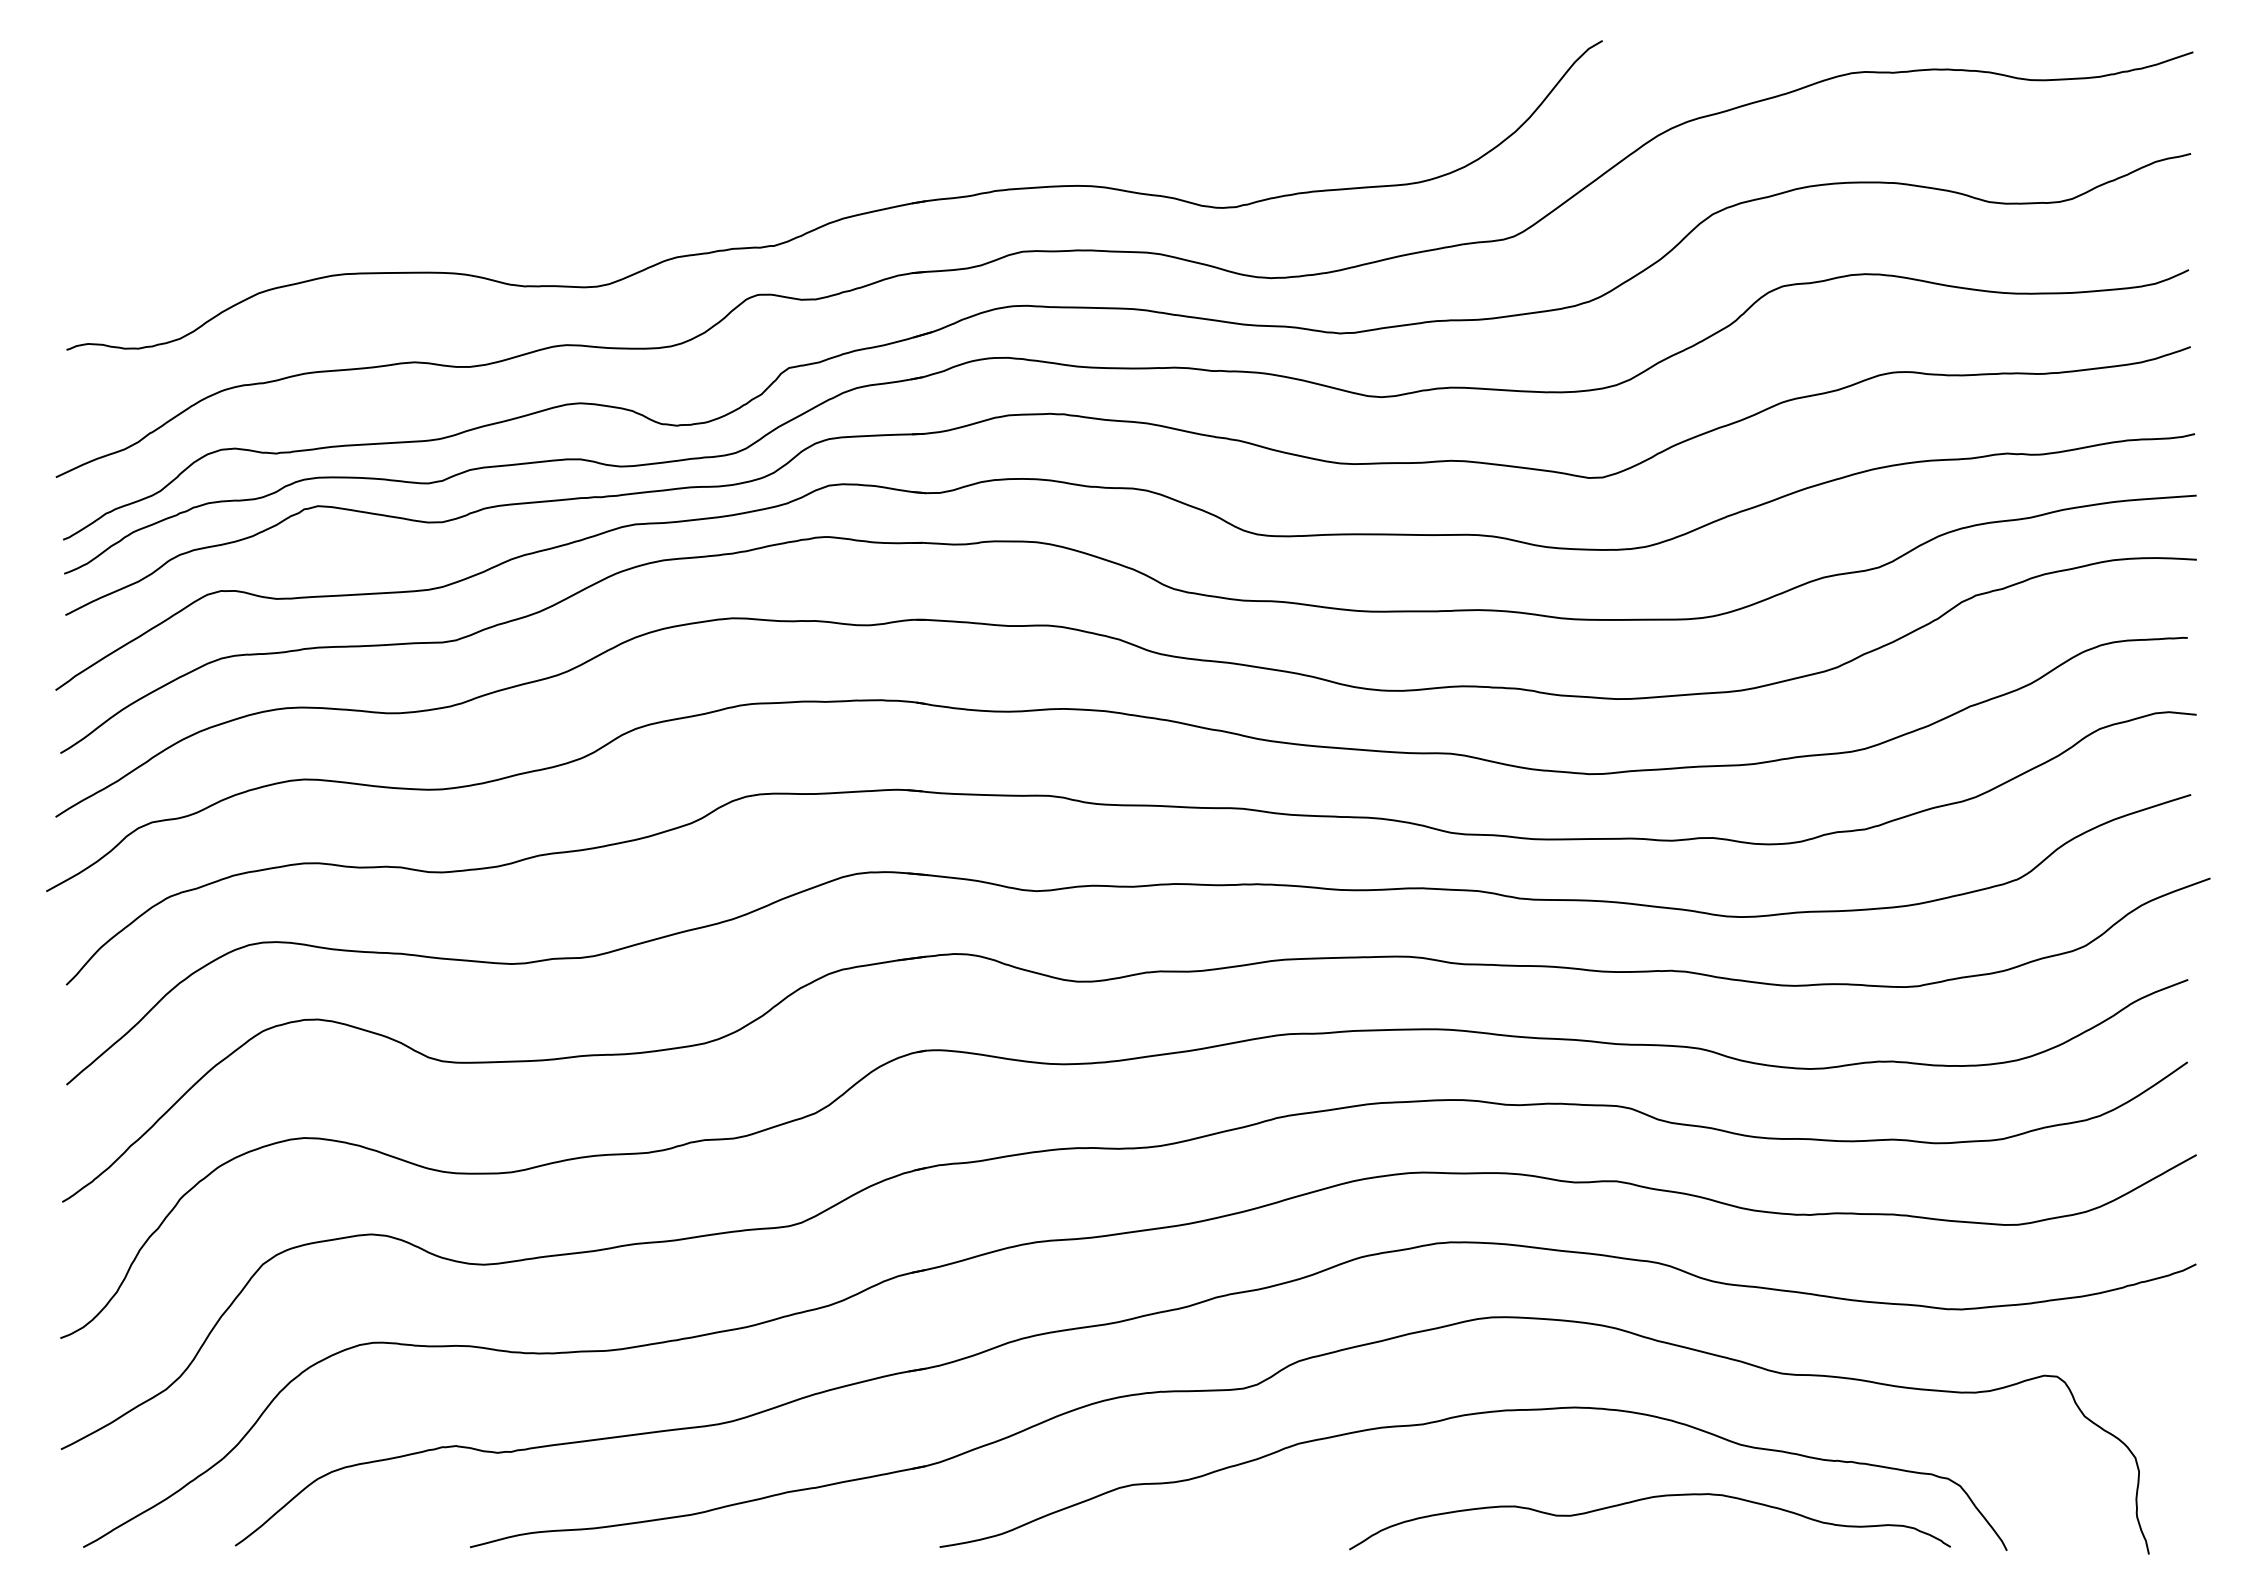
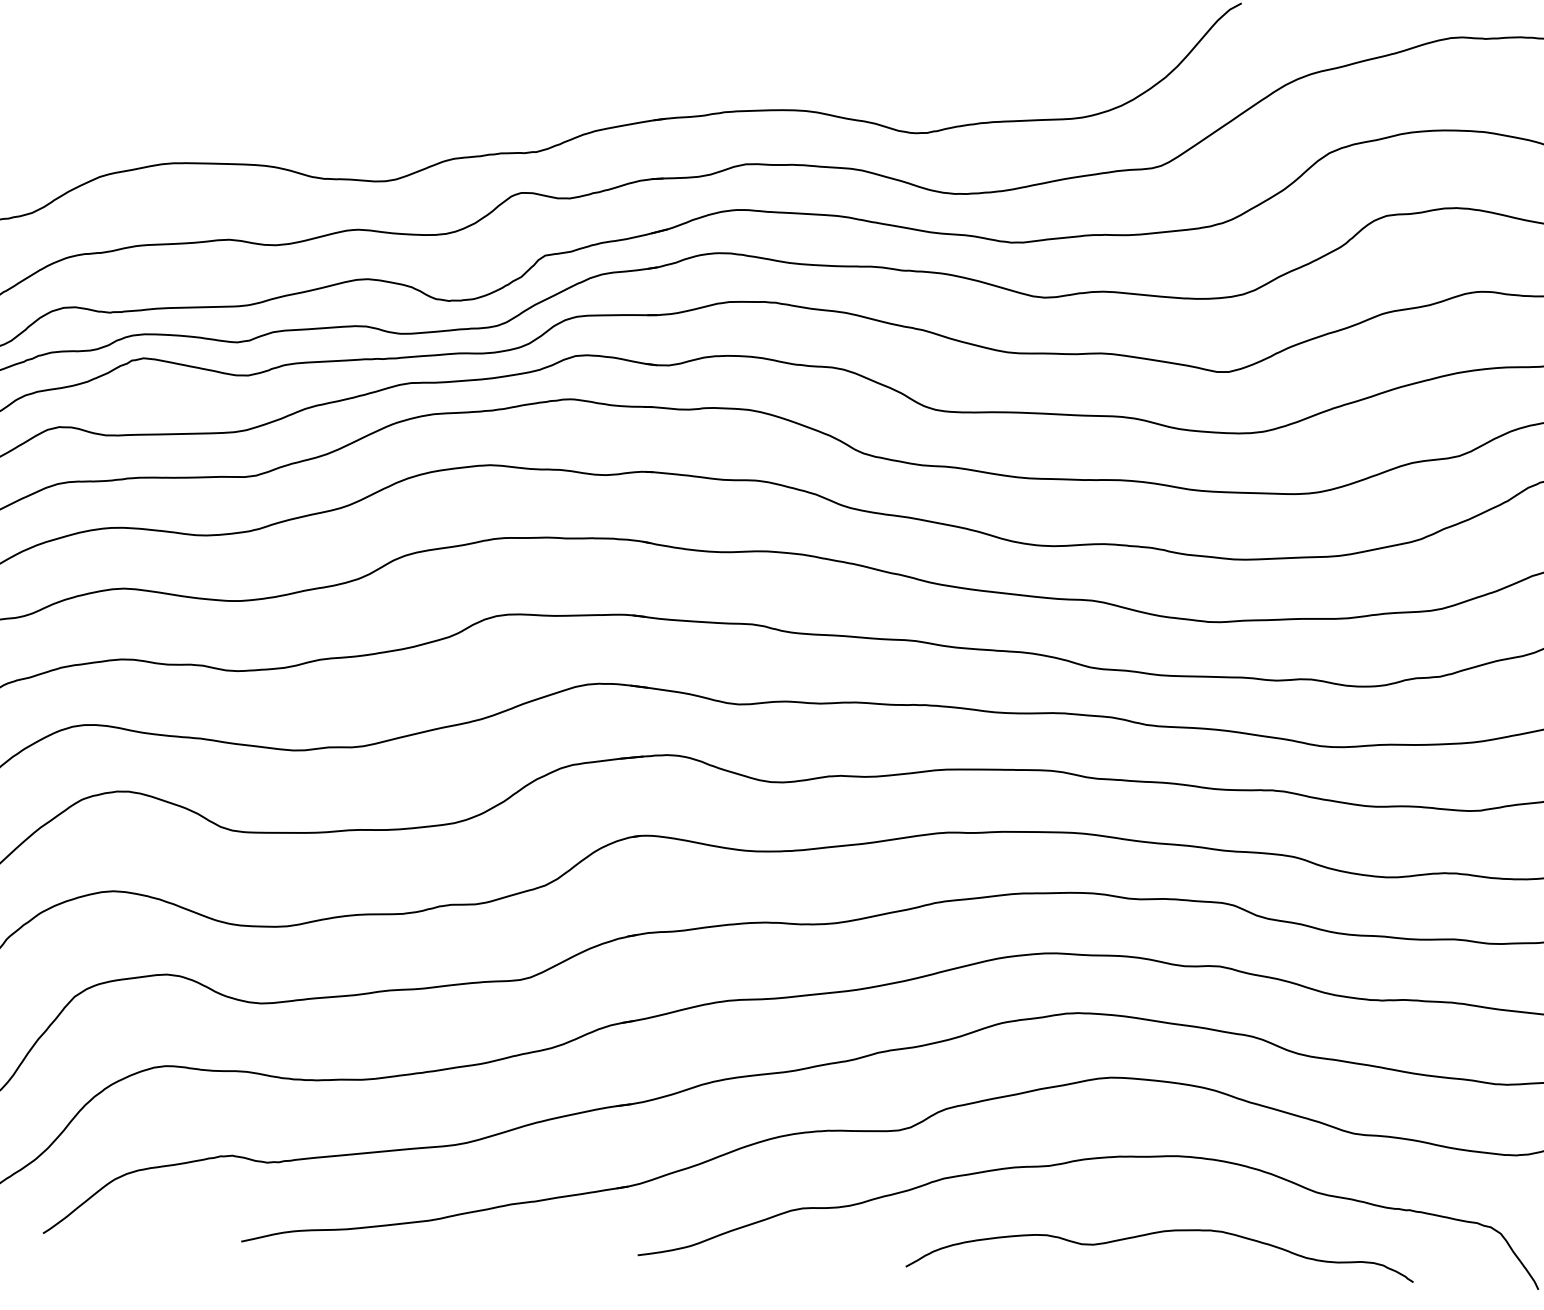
curve: (1647, 1499) -> (1158, 1233), moved

